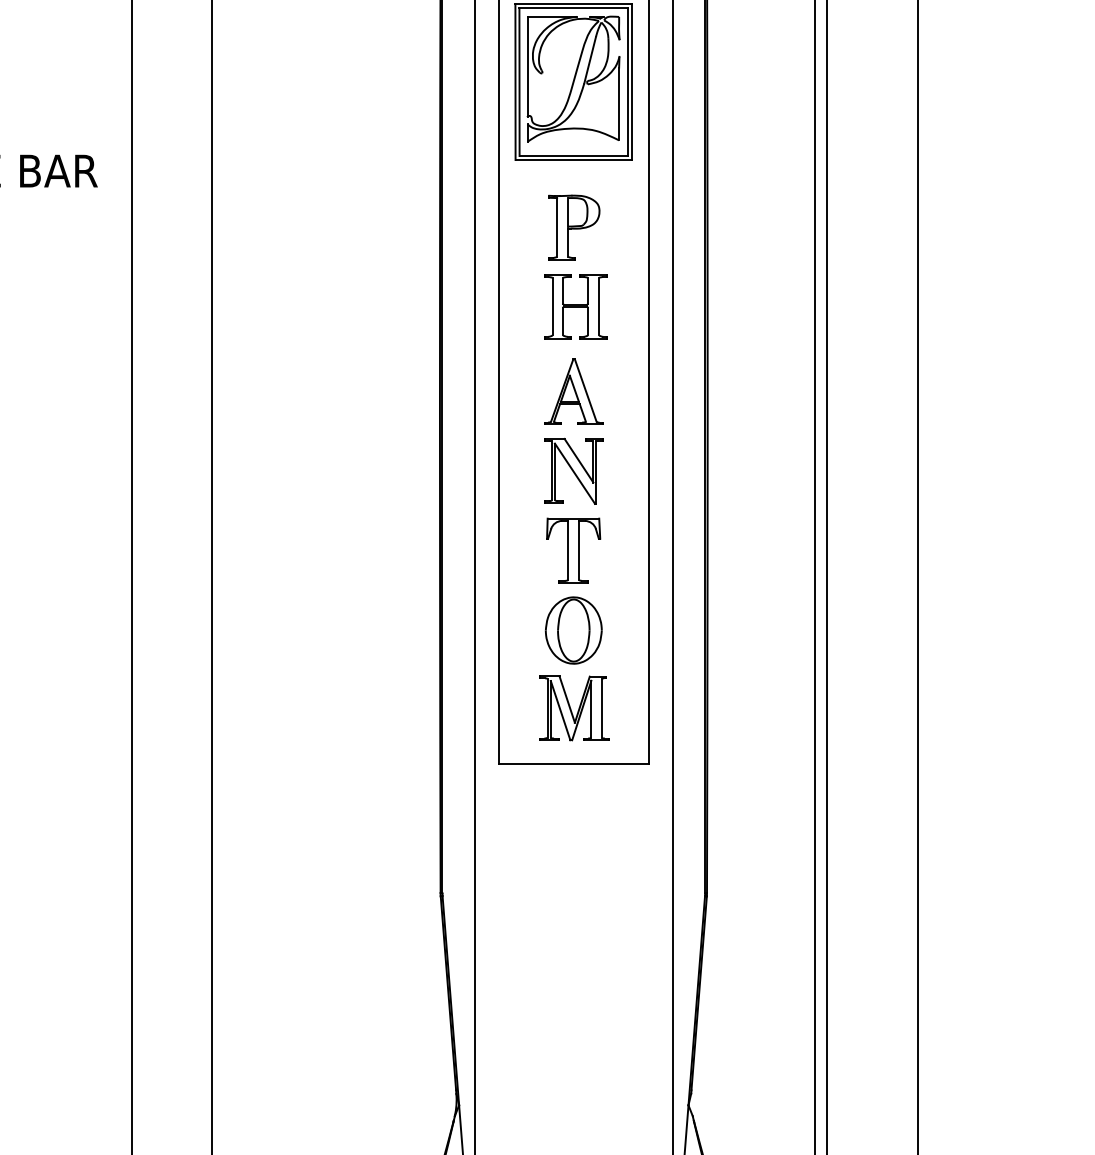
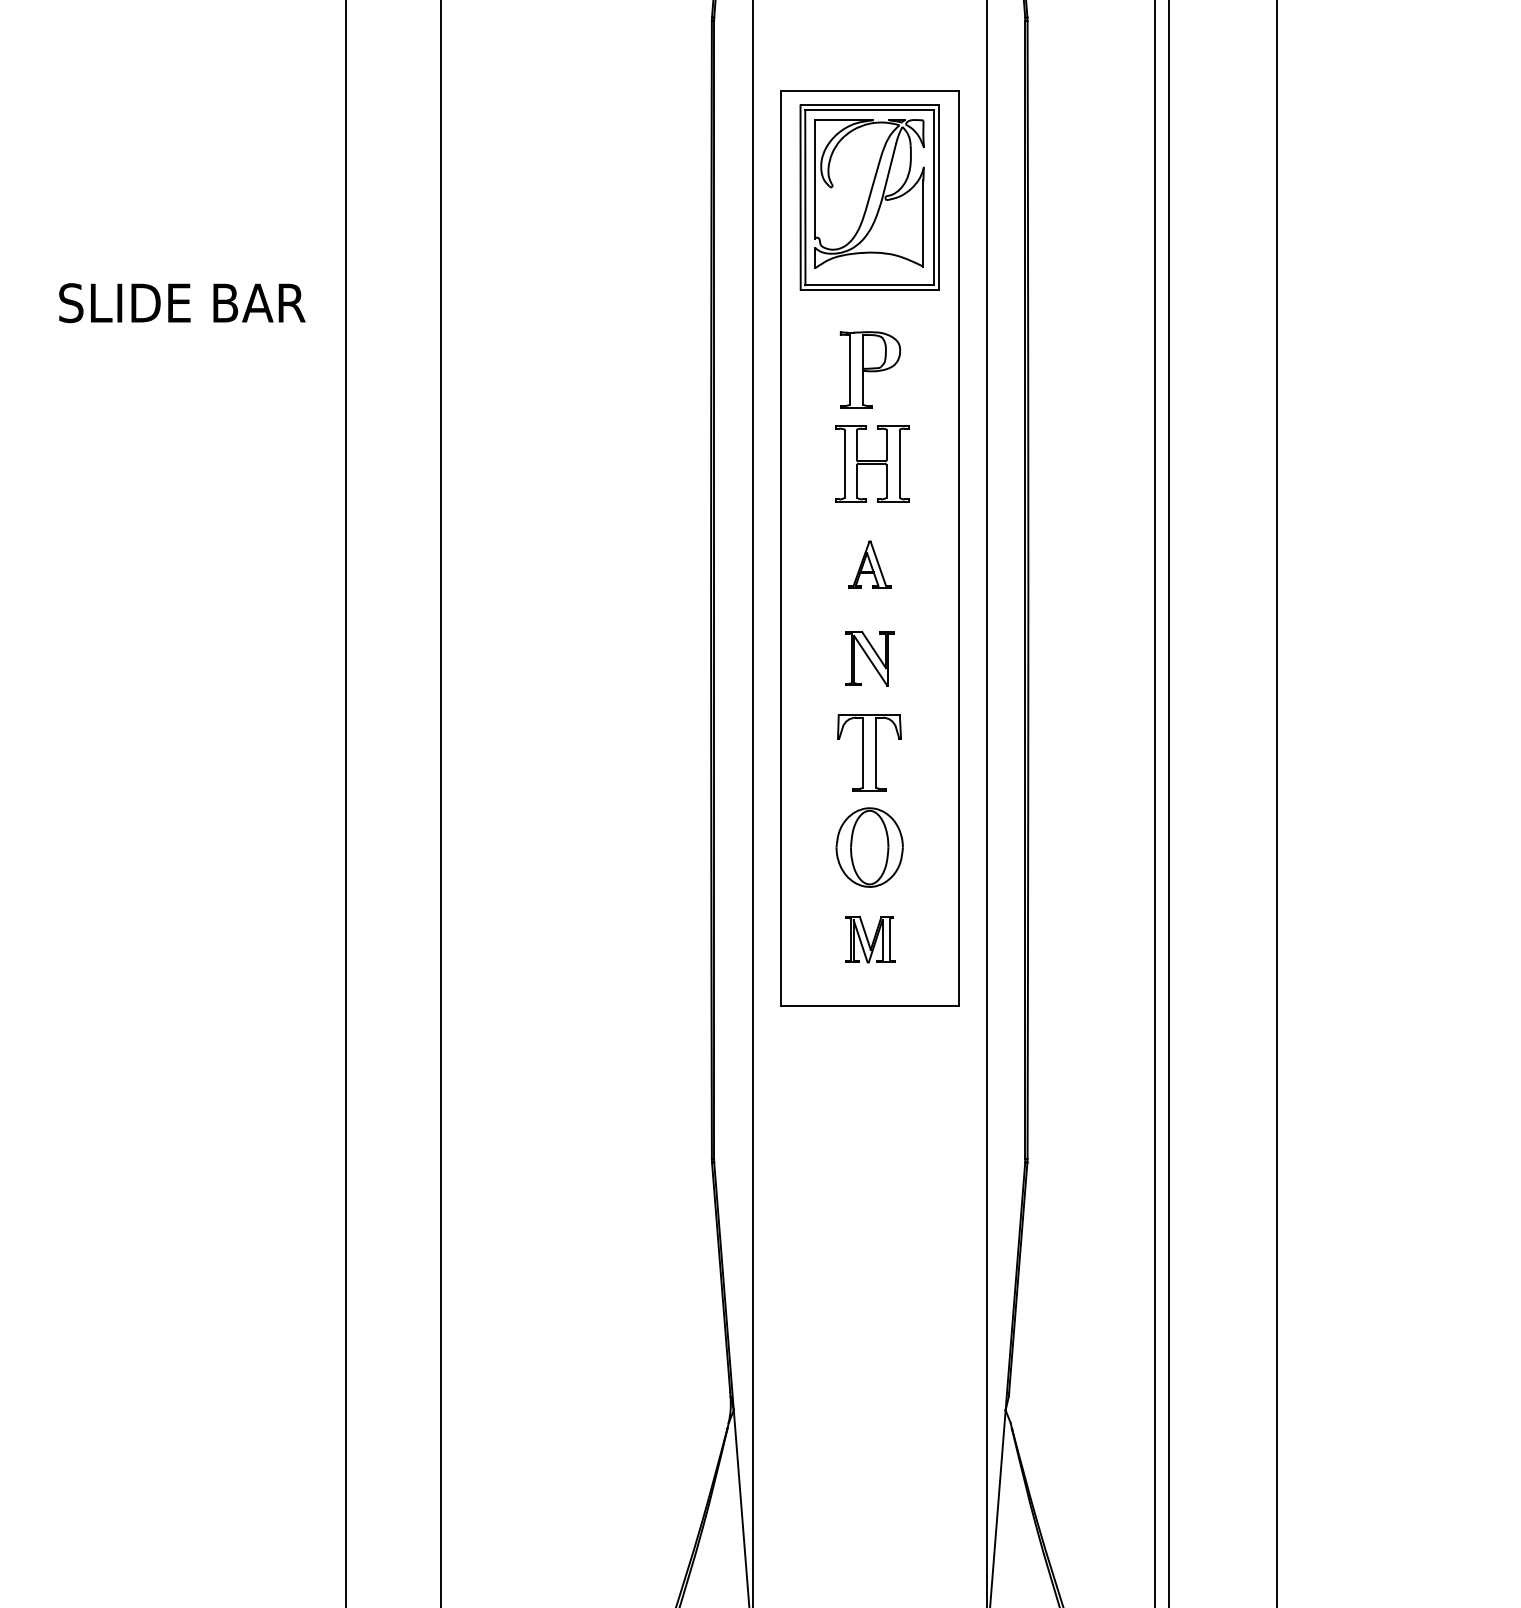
part: (573, 391) -> (869, 564), size x0.6
part: (573, 471) -> (869, 658), size x0.7
part: (574, 708) -> (870, 939), size x0.6

